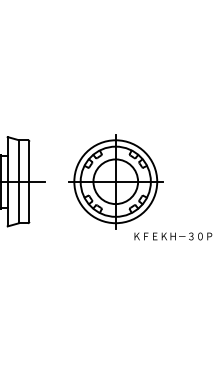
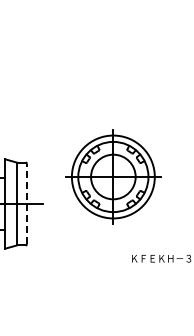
line: (29, 181) -> (27, 203), solid -> dashed
part: (115, 181) -> (113, 176), moved

